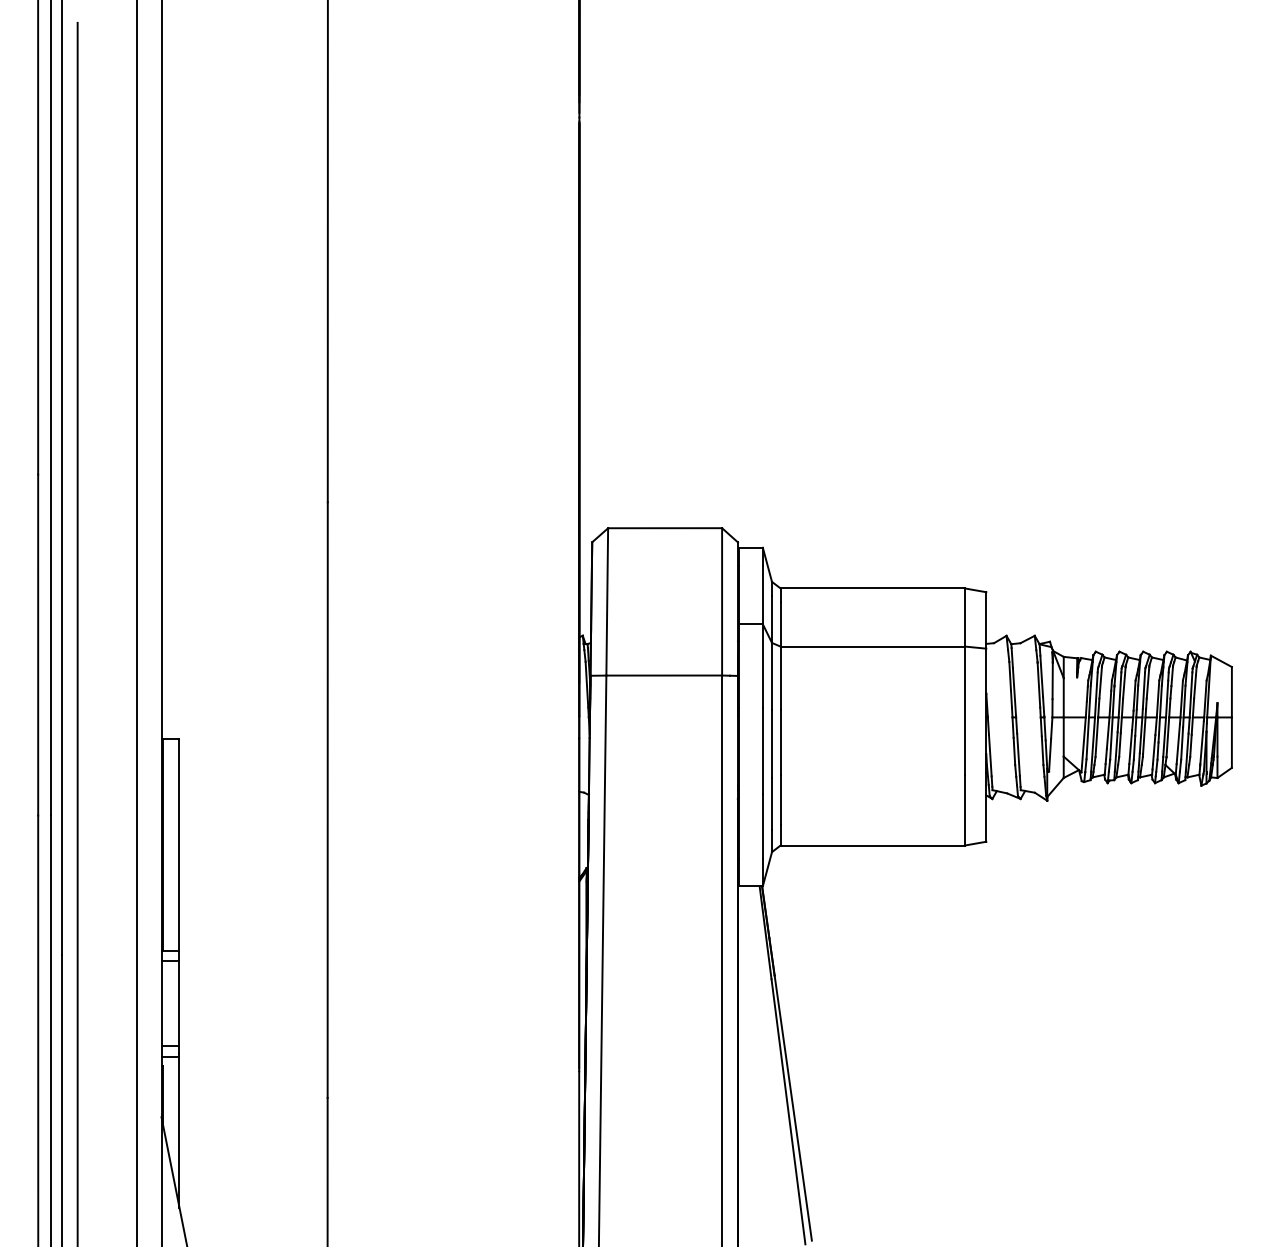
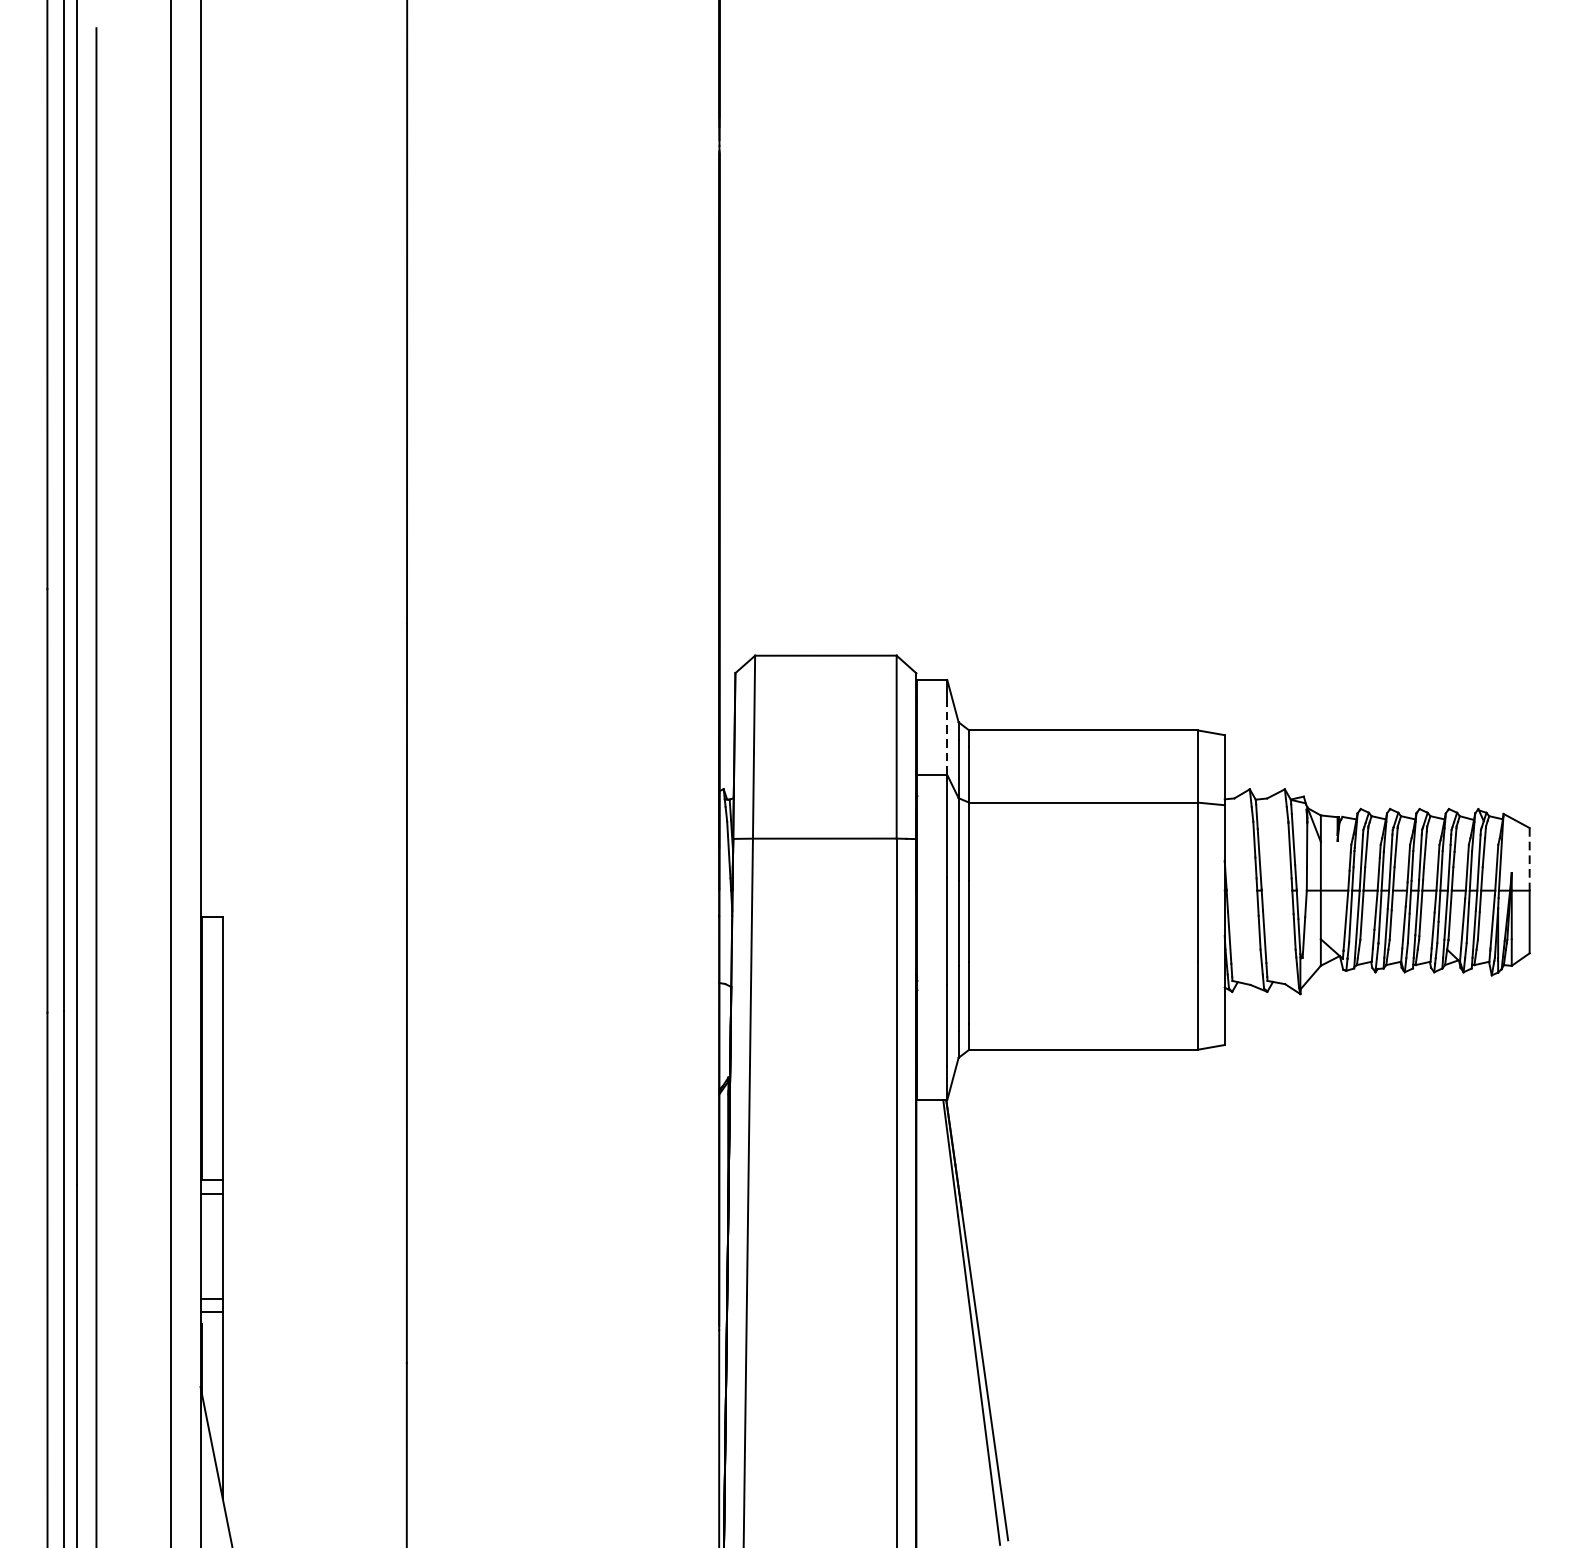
line: (762, 594) -> (946, 737), solid -> dashed
line: (1231, 692) -> (1529, 859), solid -> dashed

